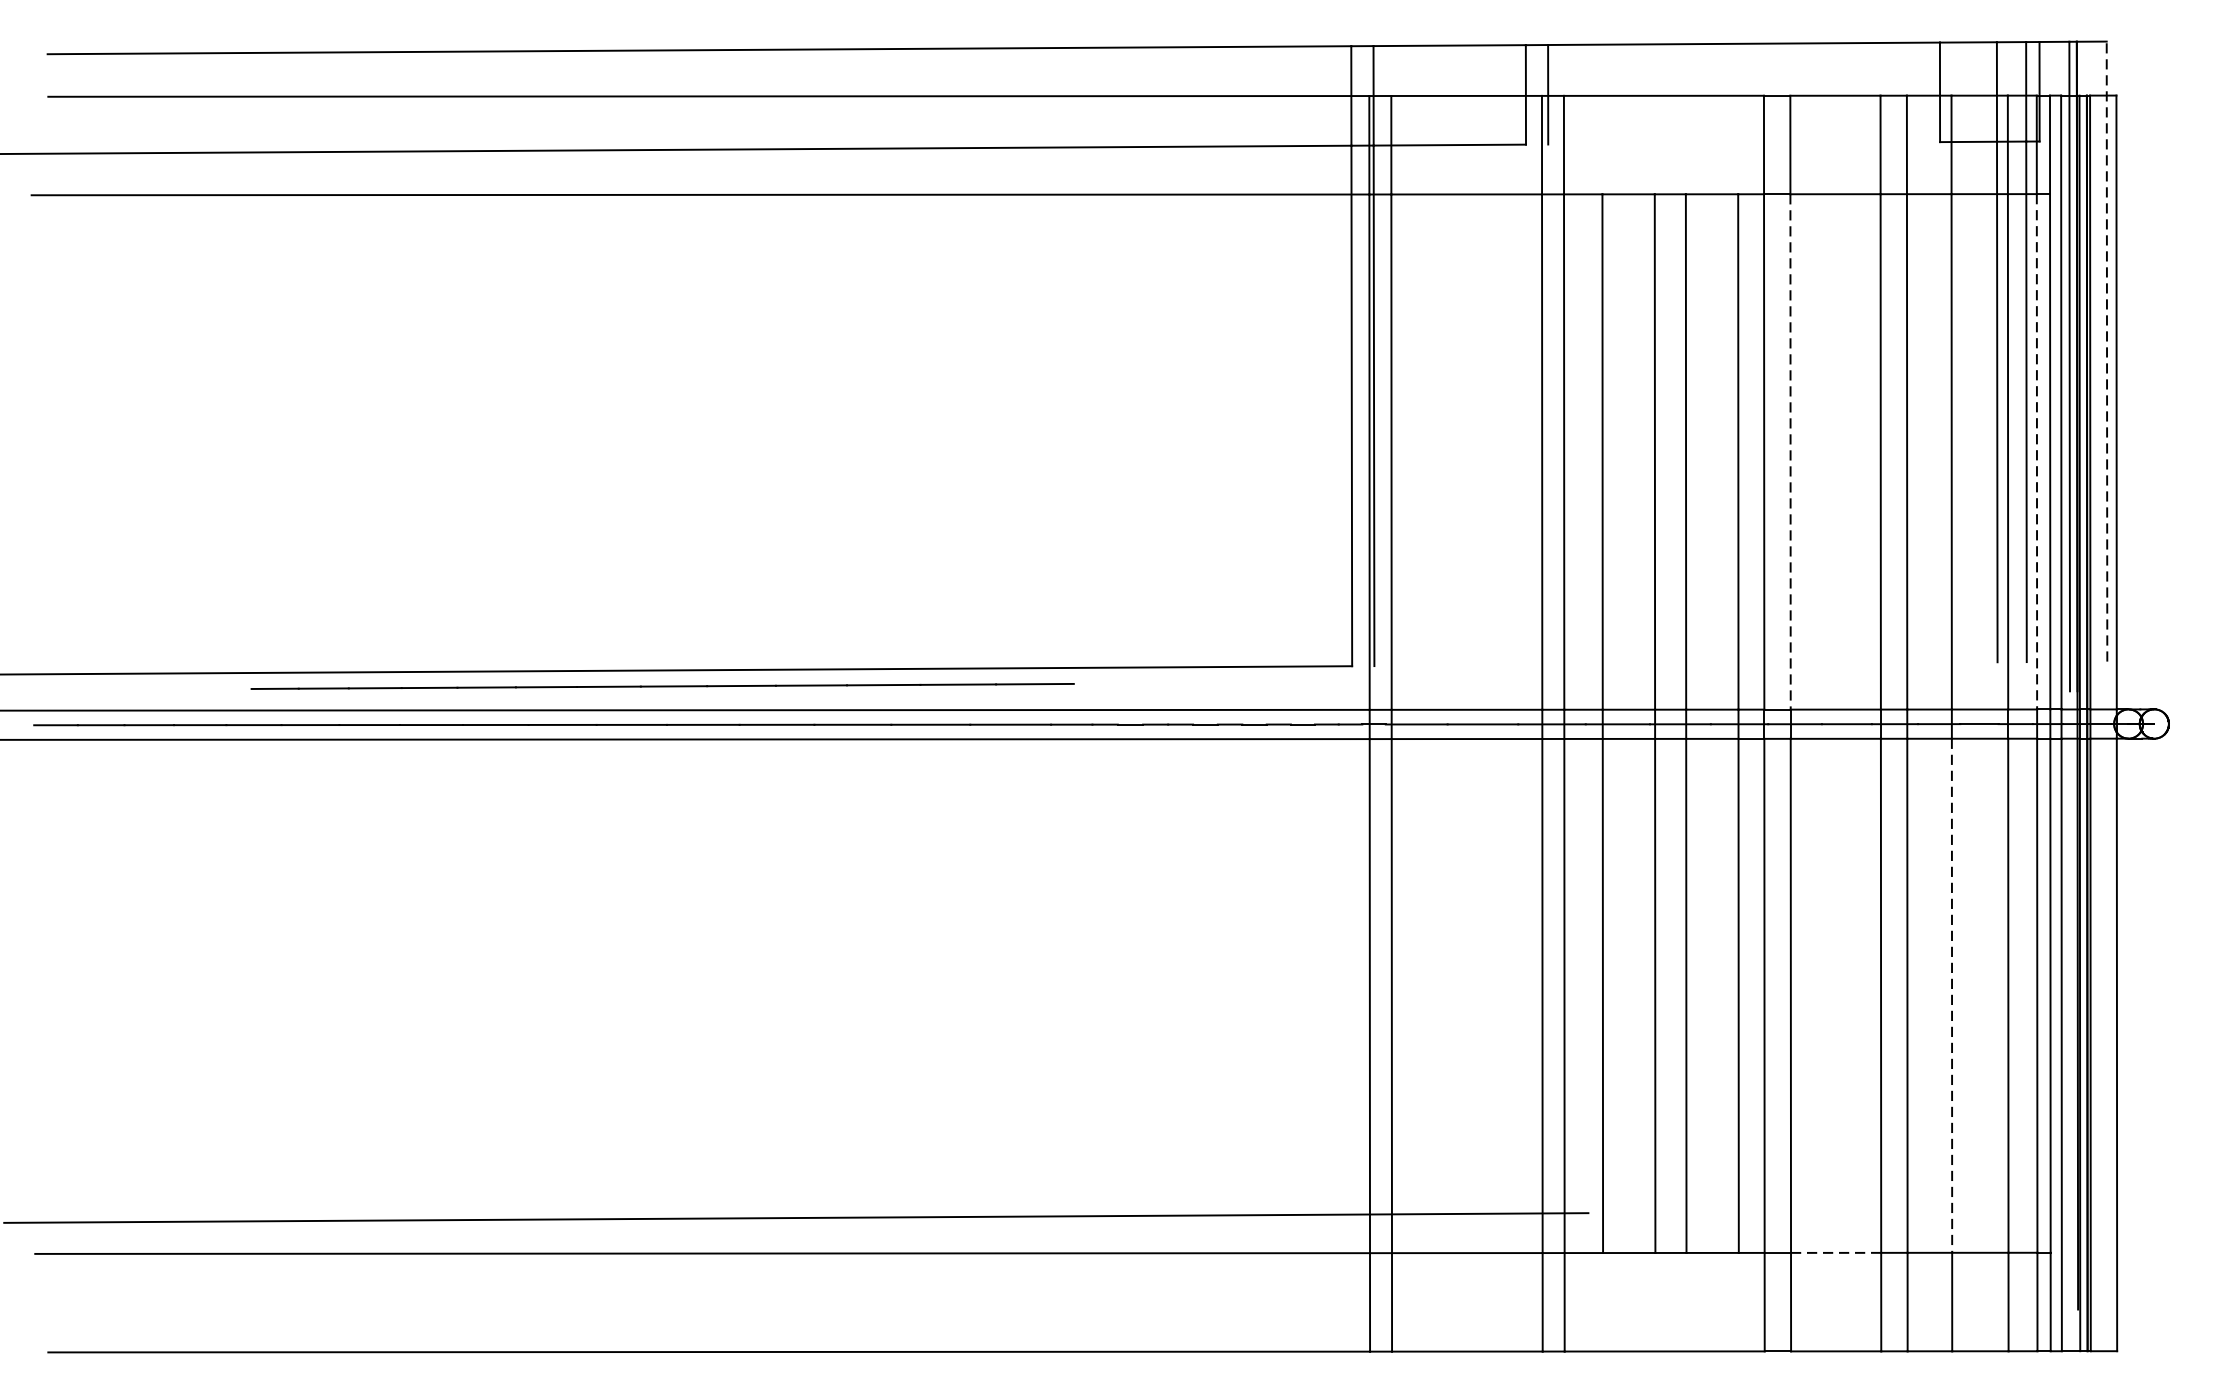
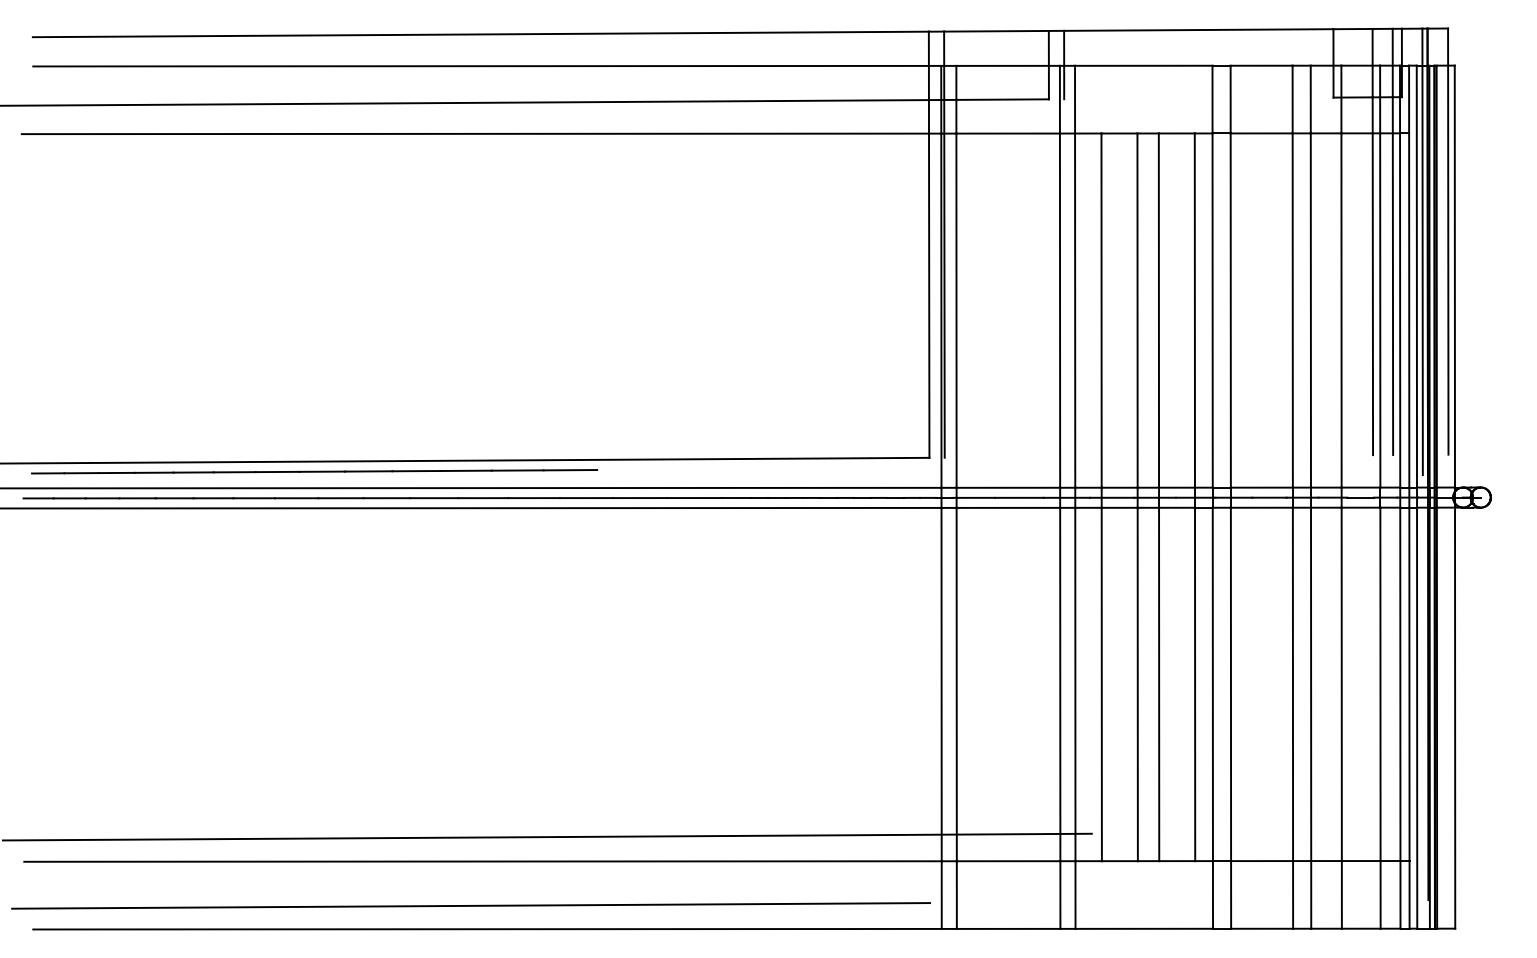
line: (2107, 351) -> (1448, 241), dashed -> solid
line: (2037, 451) -> (1400, 310), dashed -> solid
line: (1790, 453) -> (1230, 311), dashed -> solid
line: (662, 686) -> (314, 471), moved
line: (1951, 995) -> (1341, 684), dashed -> solid
line: (1836, 1253) -> (1262, 861), dashed -> solid
line: (685, 1317) -> (471, 905), added

